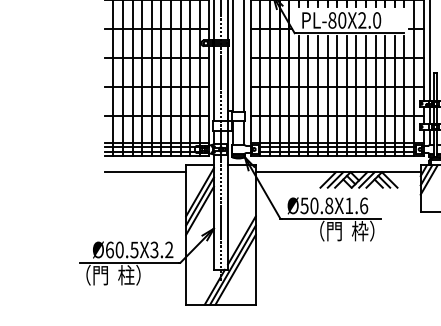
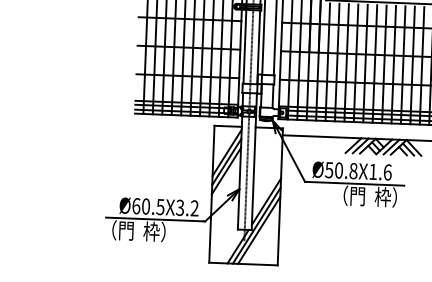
line: (145, 172) -> (174, 131), removed
text: (126, 275) -> (151, 231), （門  柱） -> （門  枠）

